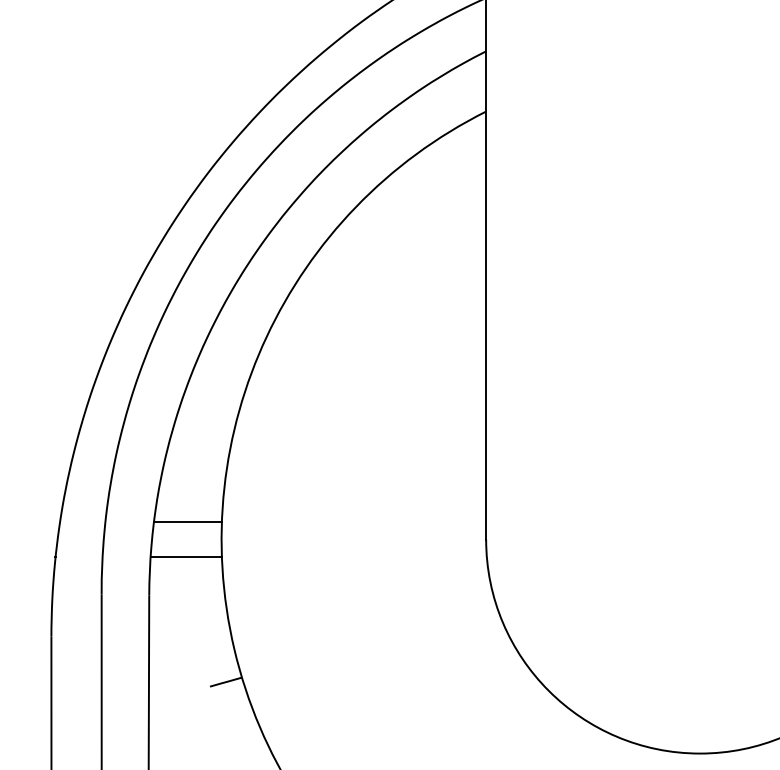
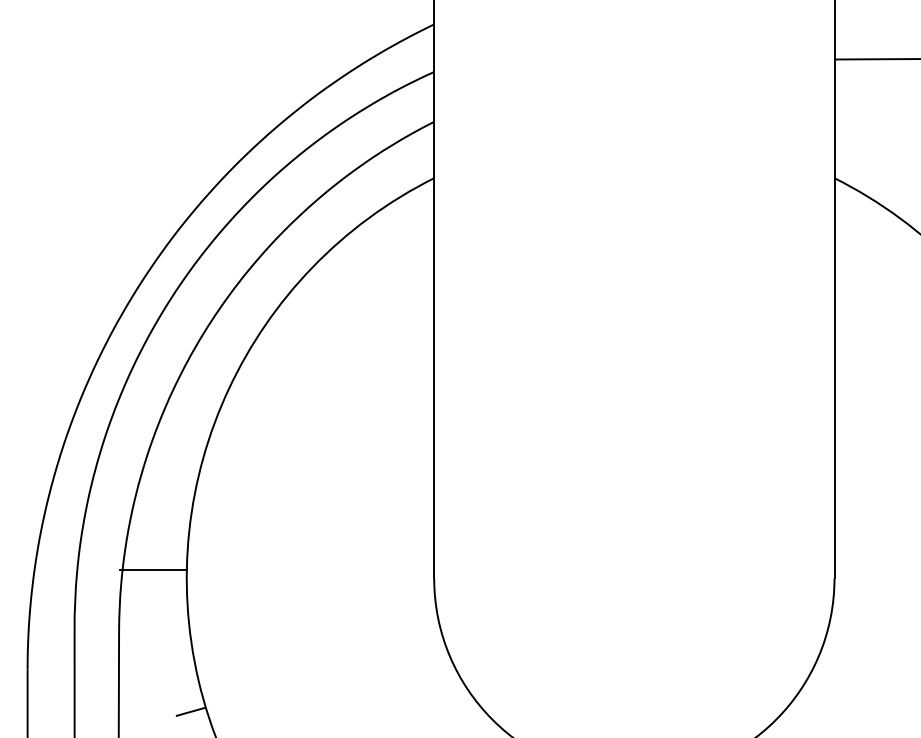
line: (188, 522) -> (155, 562), removed
line: (186, 557) -> (153, 570), moved

